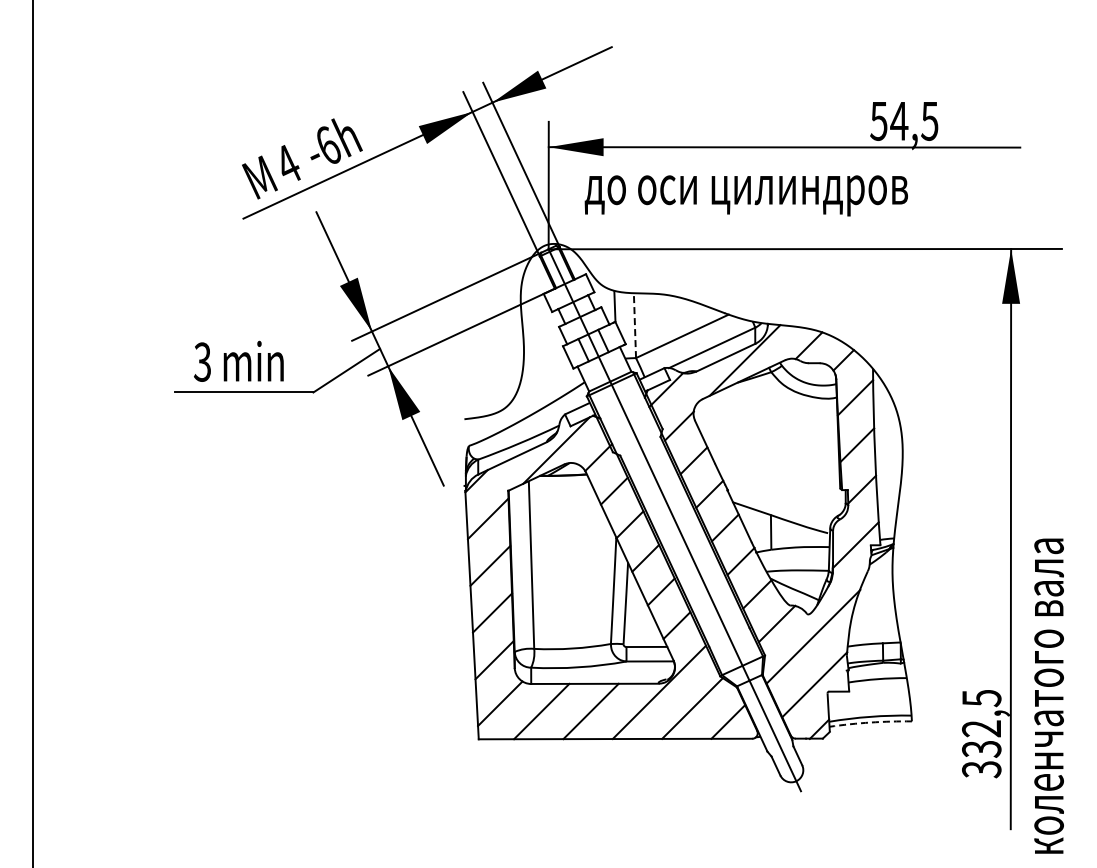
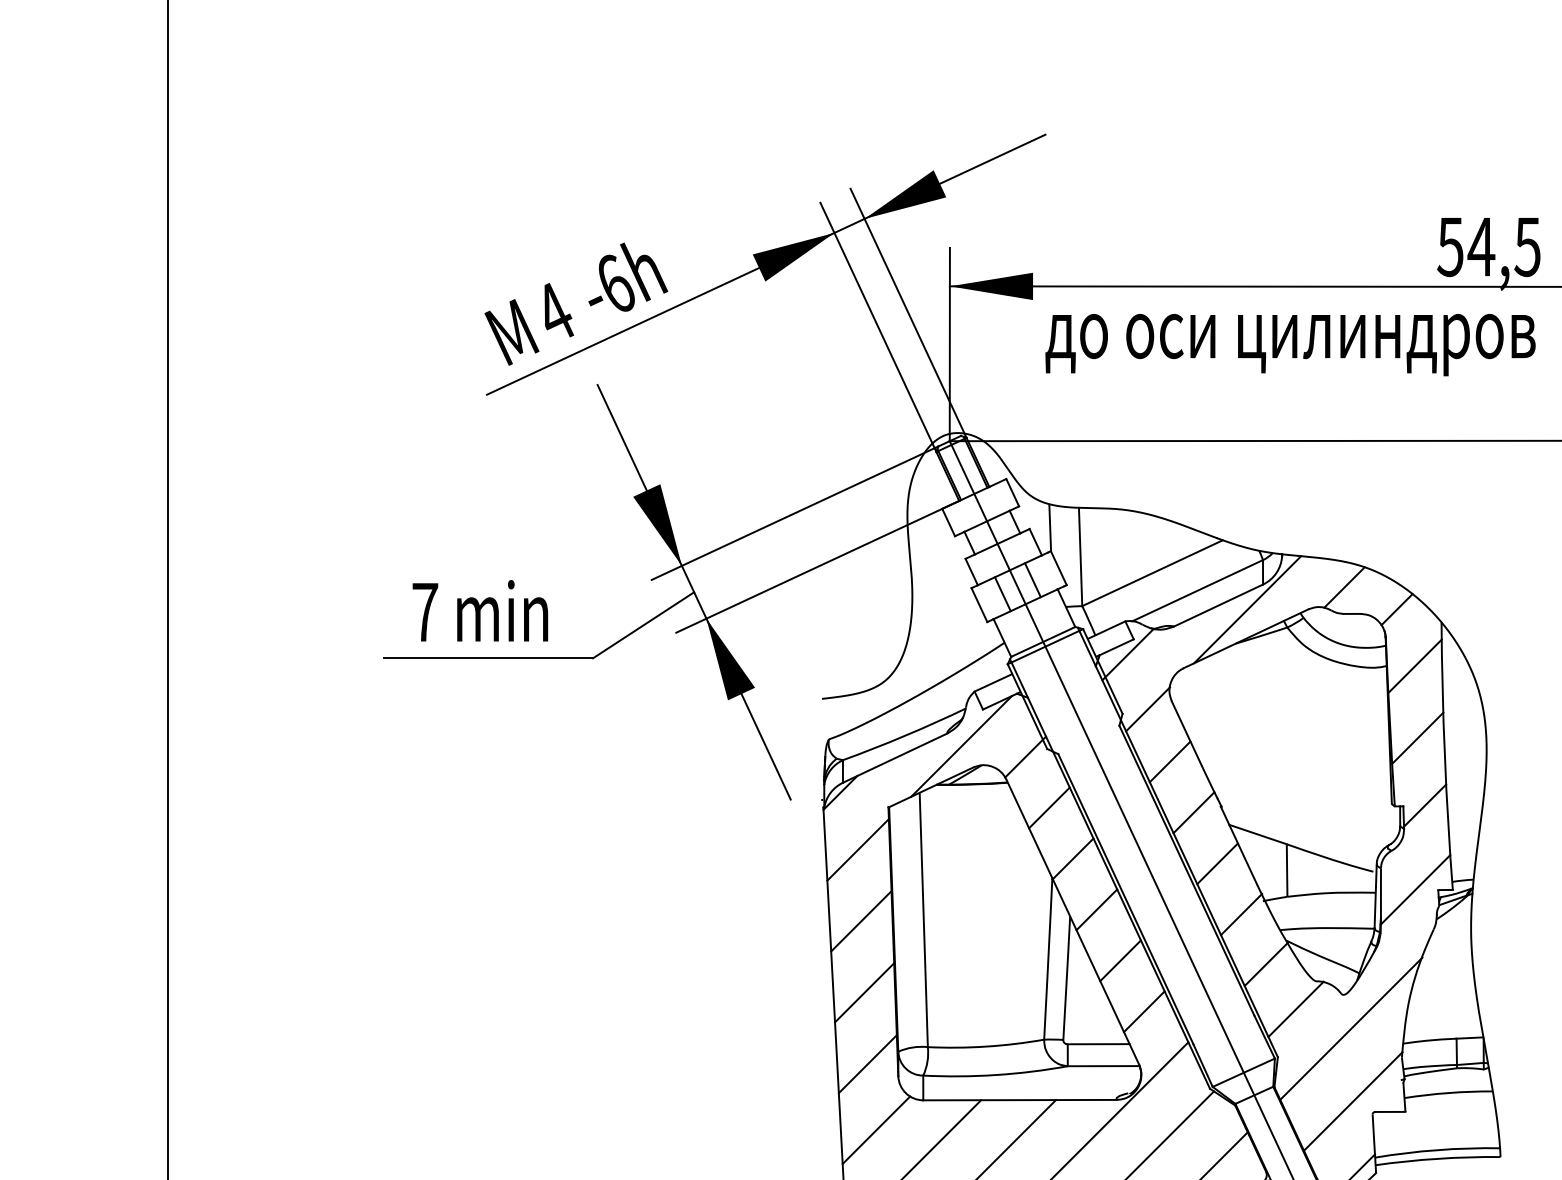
text: (745, 195) -> (1289, 344), moved
line: (634, 325) -> (1079, 556), dashed -> solid
text: (202, 361) -> (424, 611), 3 -> 7
arc: (870, 722) -> (1437, 1158), dashed -> solid

